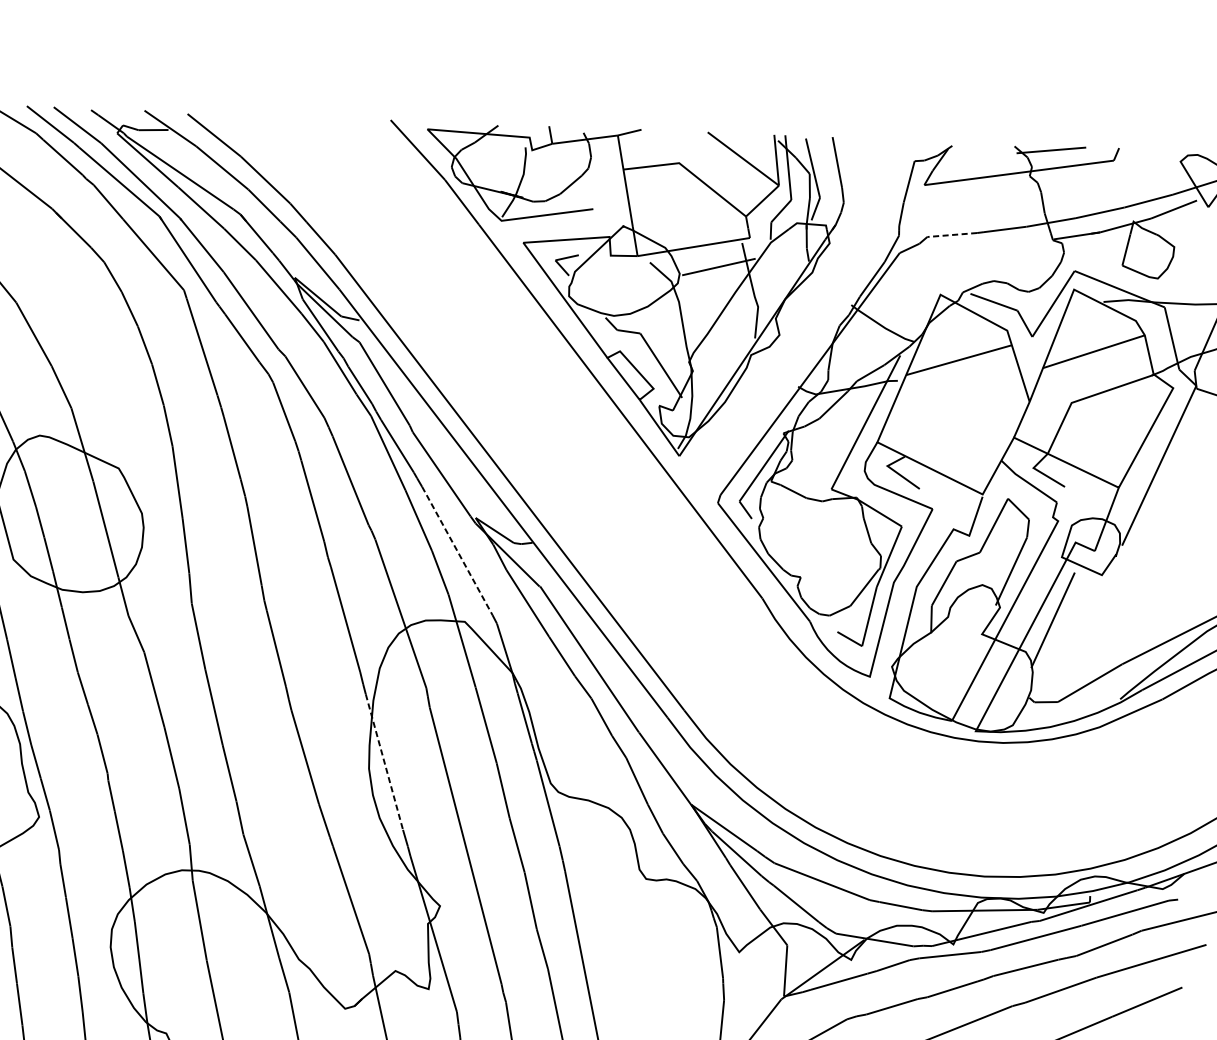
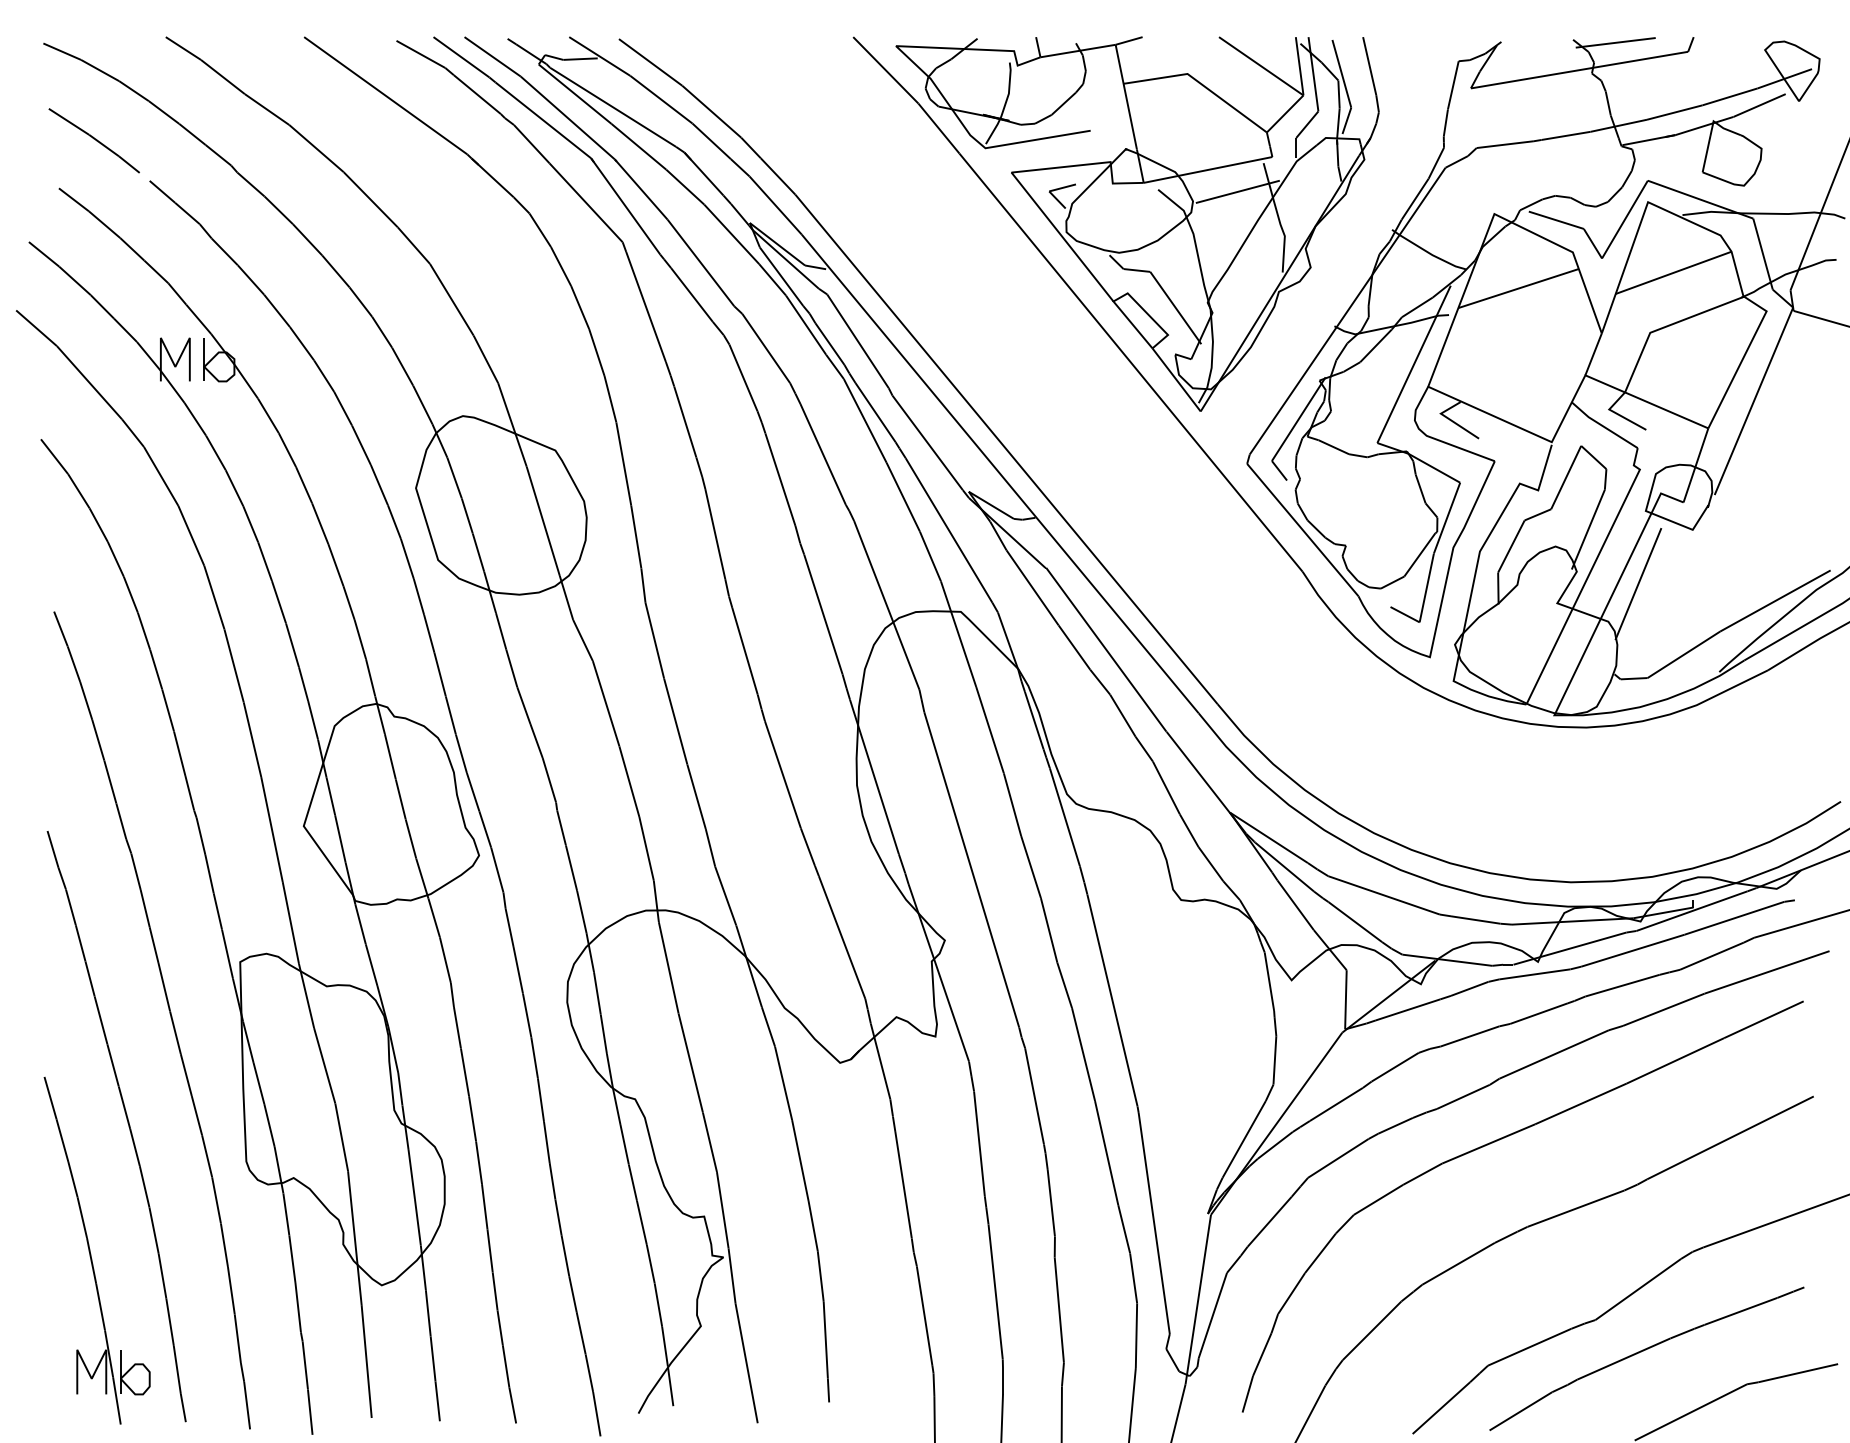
line: (952, 234) -> (1505, 144), dashed -> solid
line: (457, 550) -> (949, 530), dashed -> solid
line: (384, 761) -> (874, 776), dashed -> solid

